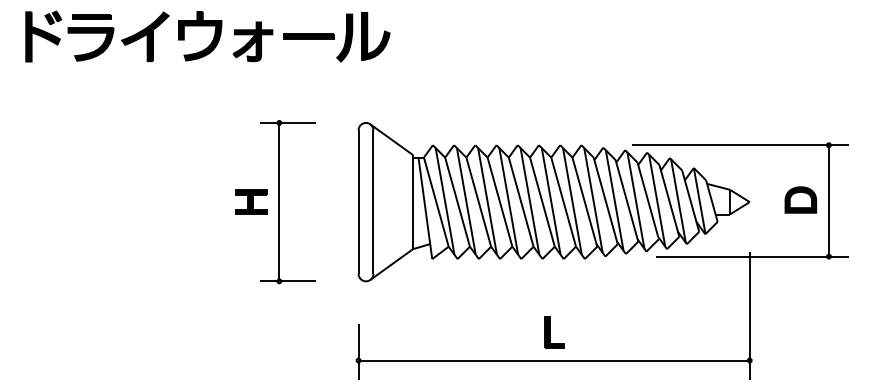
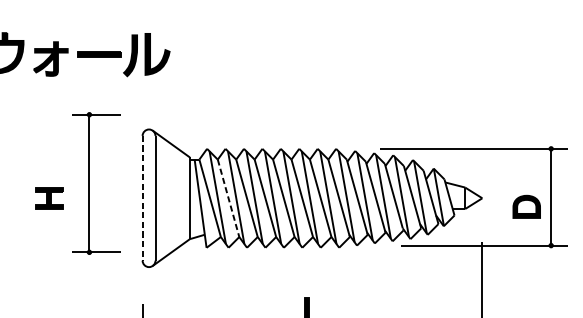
part: (800, 199) -> (526, 206), moved
part: (279, 202) -> (89, 183), moved
line: (358, 202) -> (142, 198), solid -> dashed
line: (457, 202) -> (228, 198), solid -> dashed

